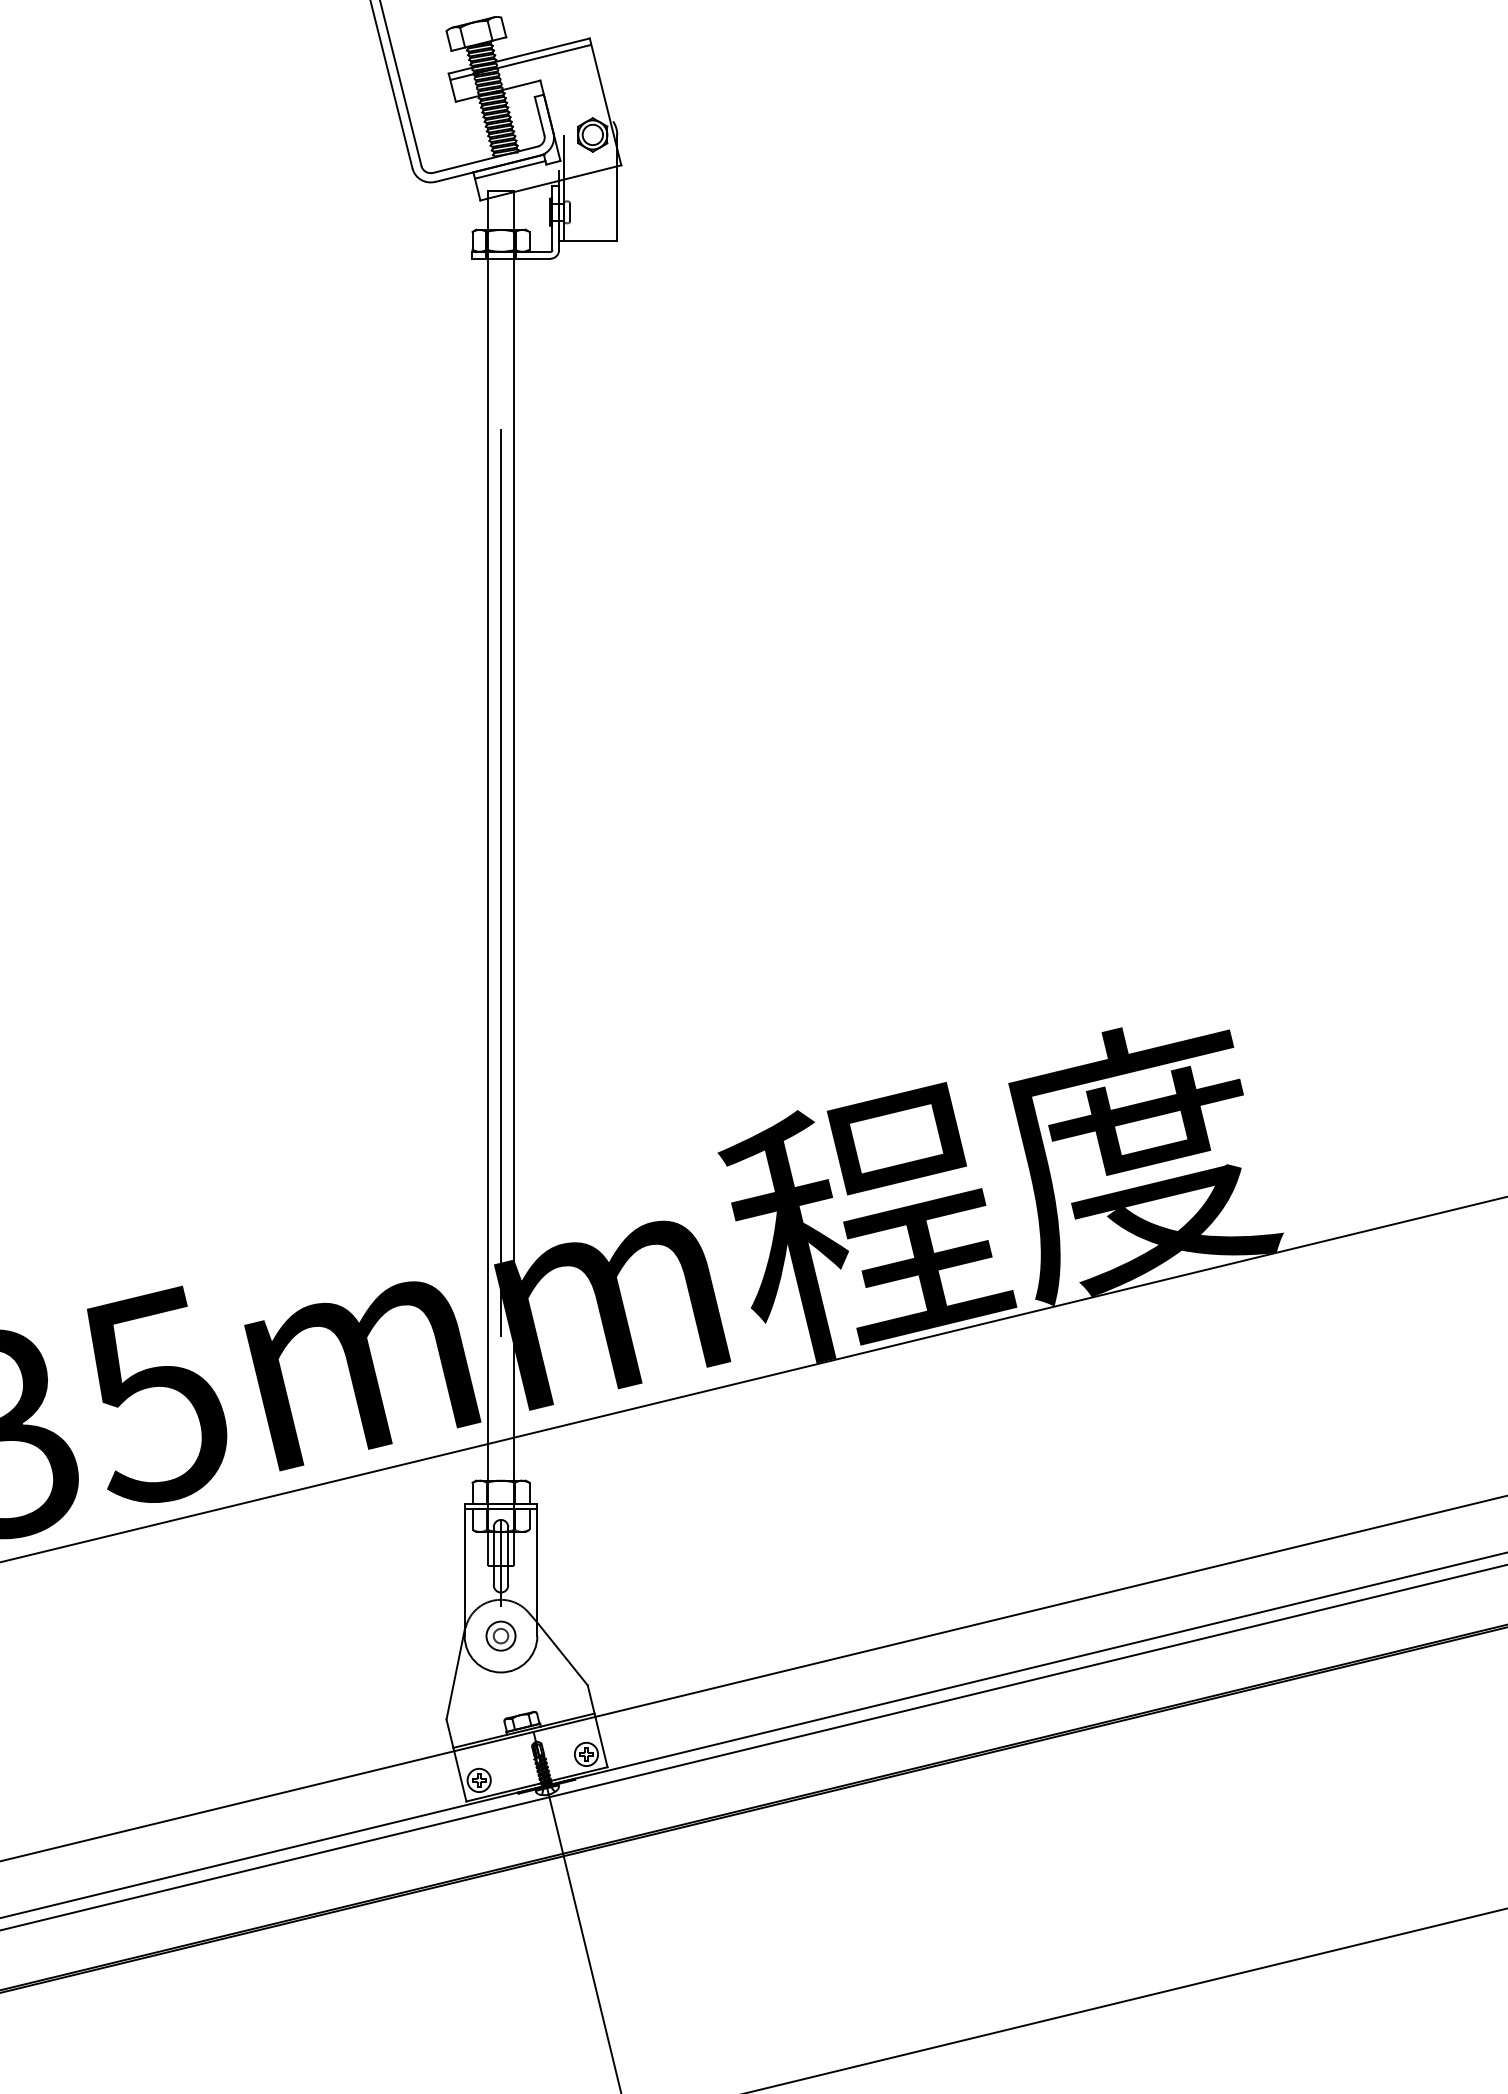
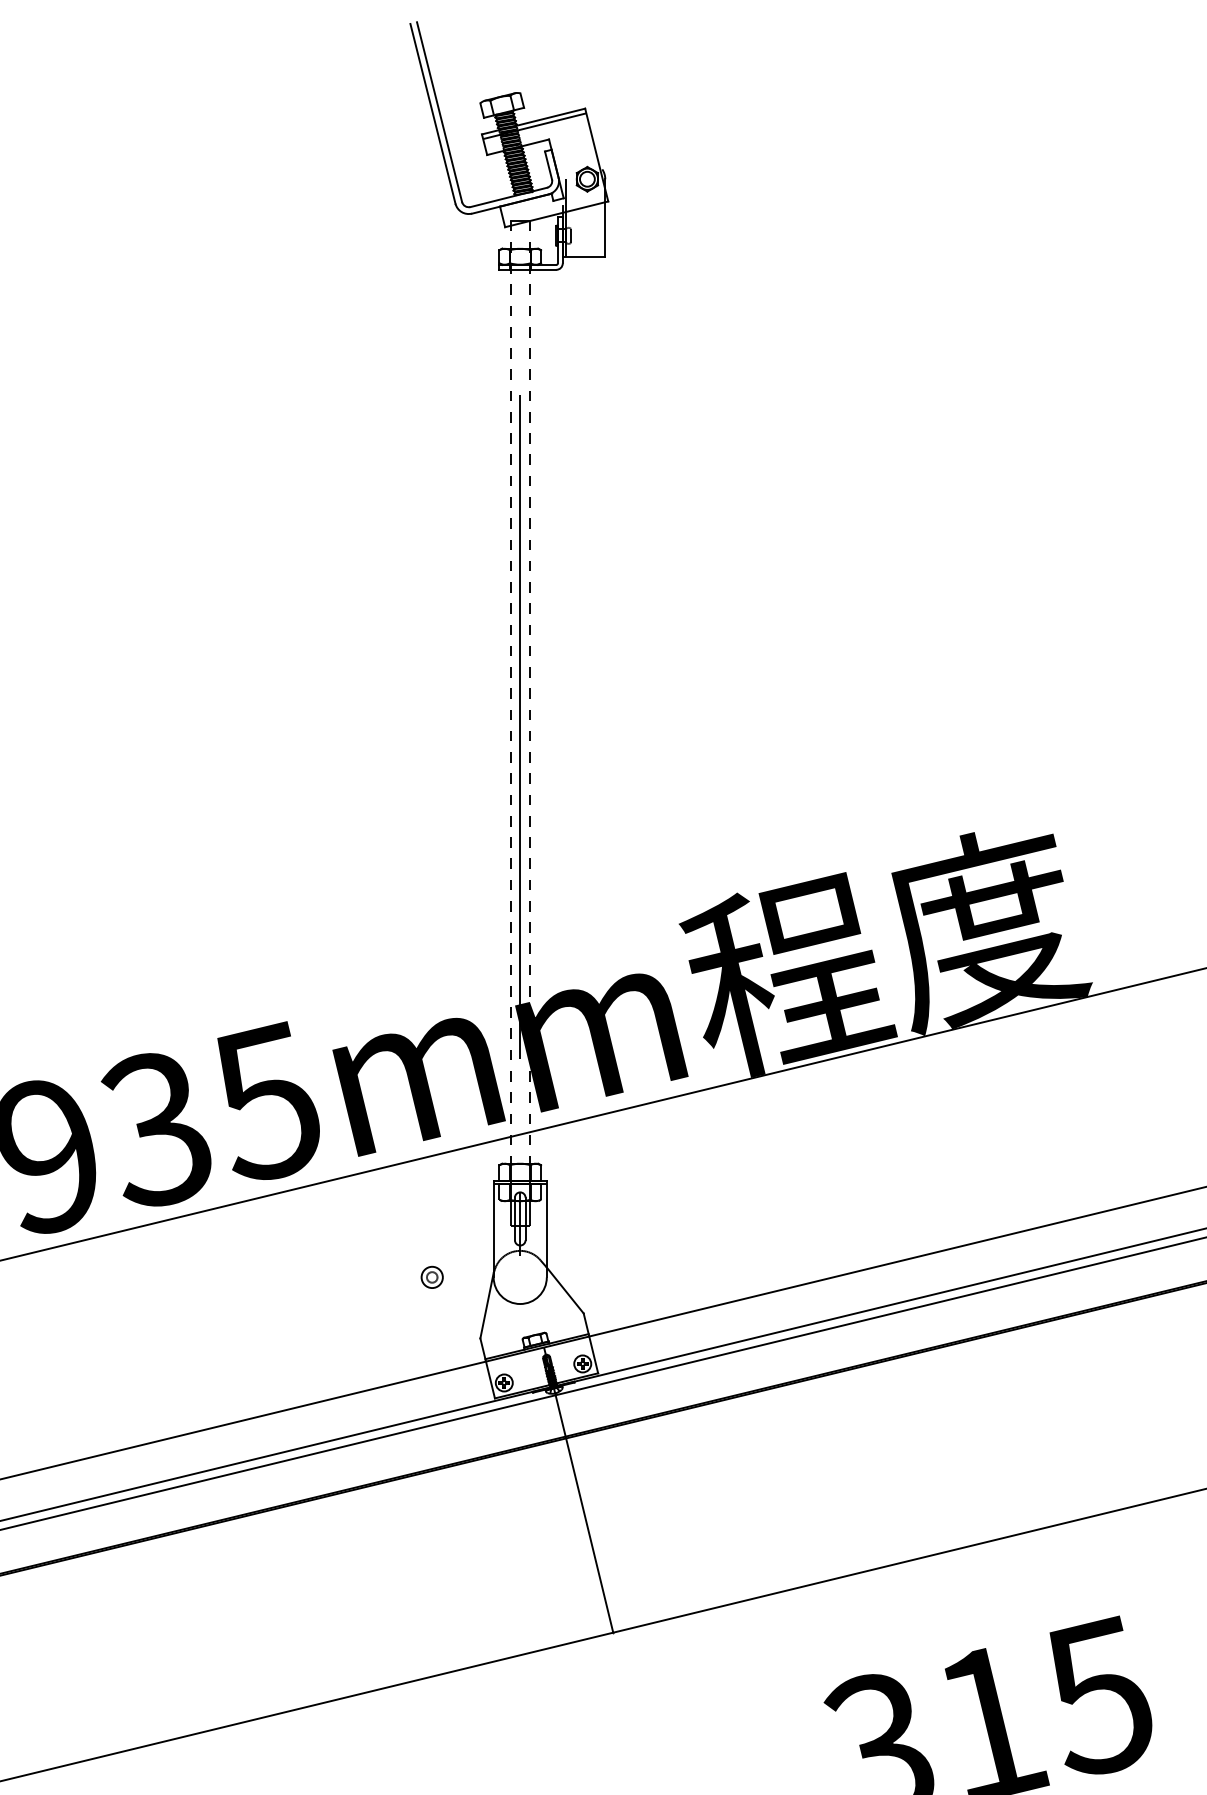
line: (509, 169) -> (526, 204), removed
line: (487, 836) -> (510, 692), solid -> dashed
line: (513, 836) -> (529, 692), solid -> dashed
part: (499, 1634) -> (431, 1276), moved

